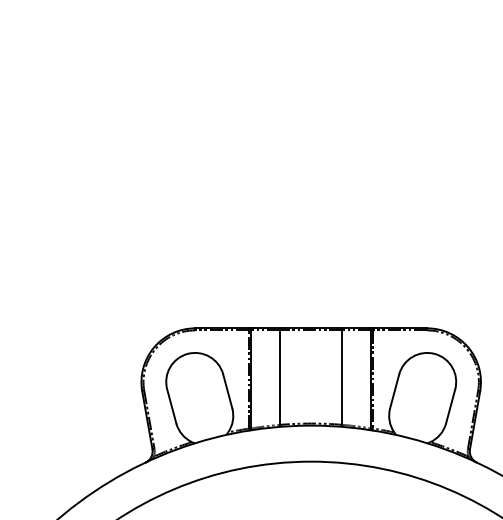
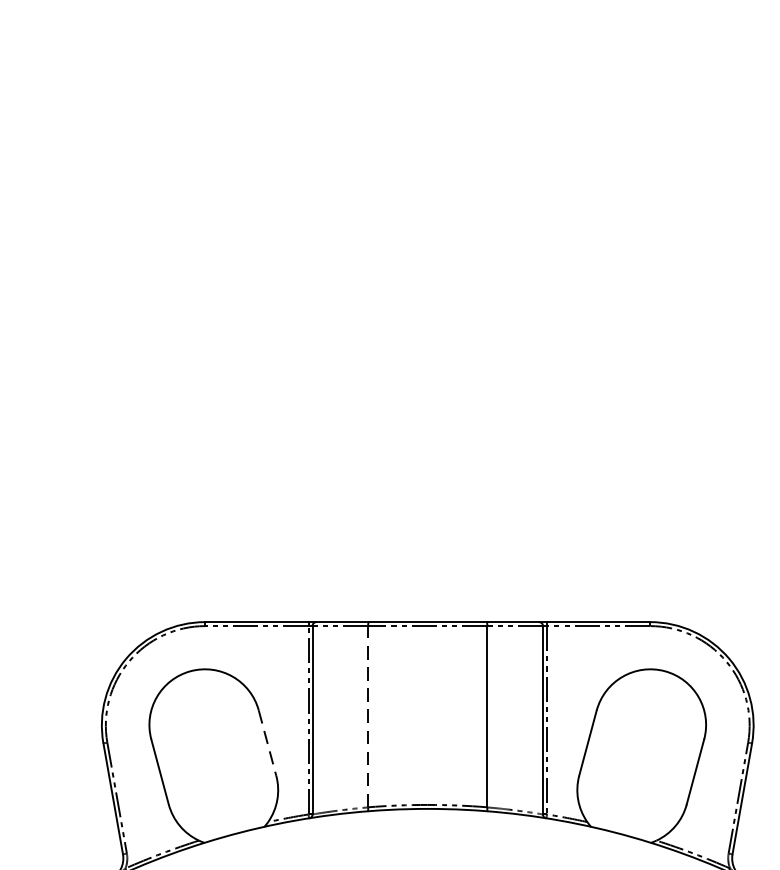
line: (280, 377) -> (368, 716), solid -> dashed
line: (227, 391) -> (267, 743), solid -> dashed

